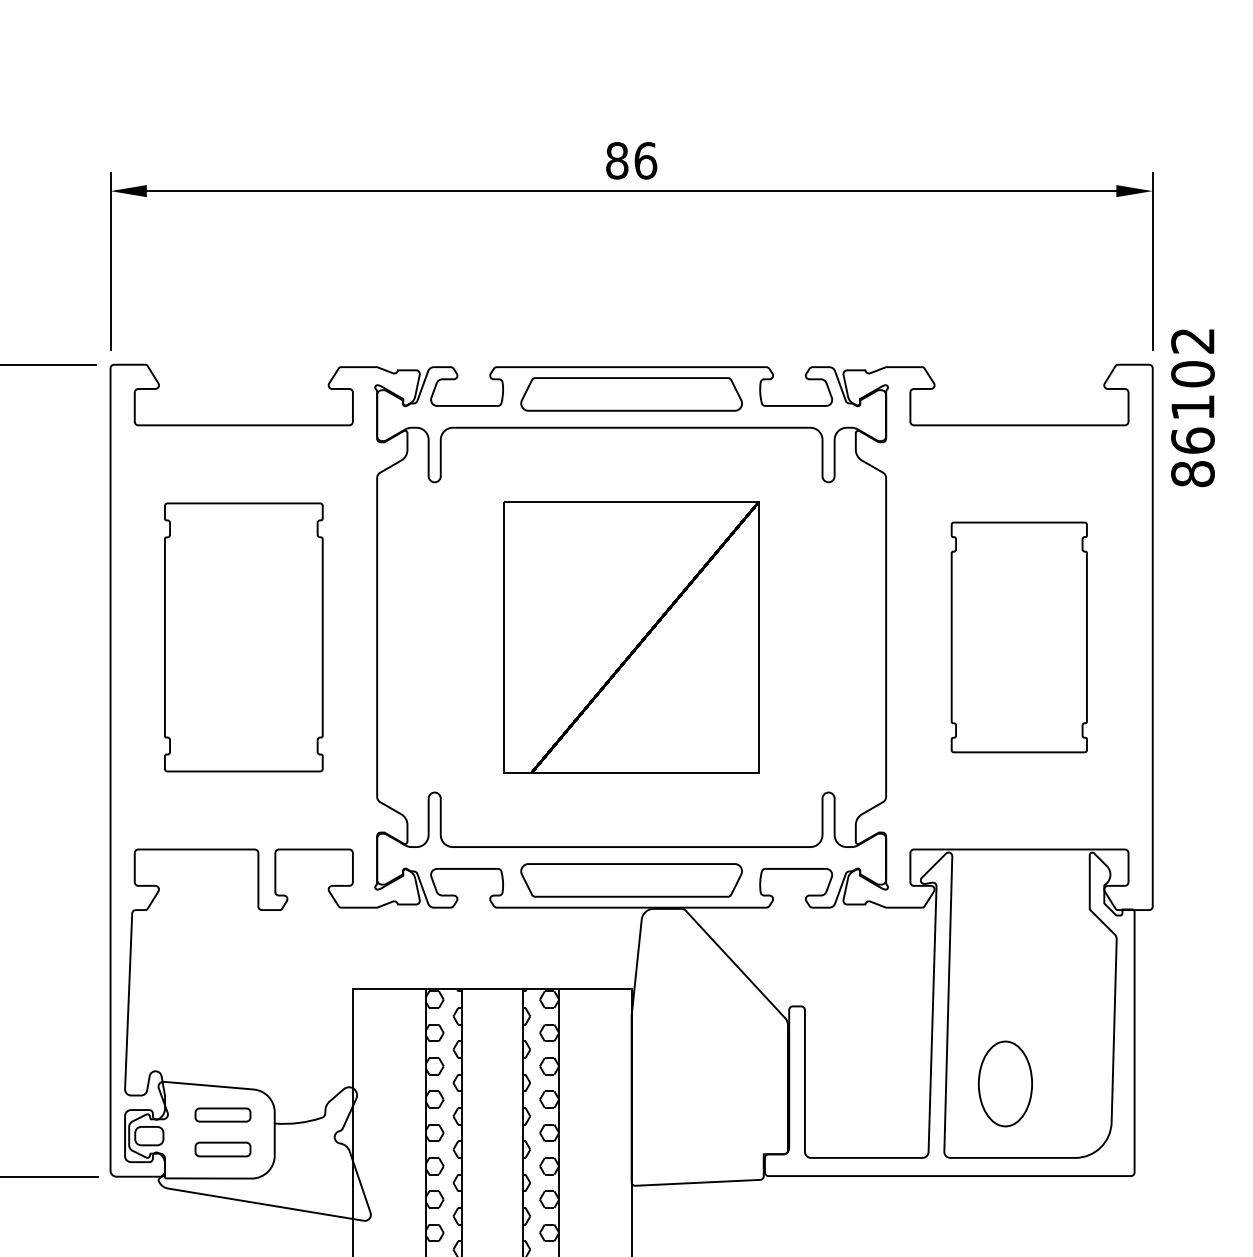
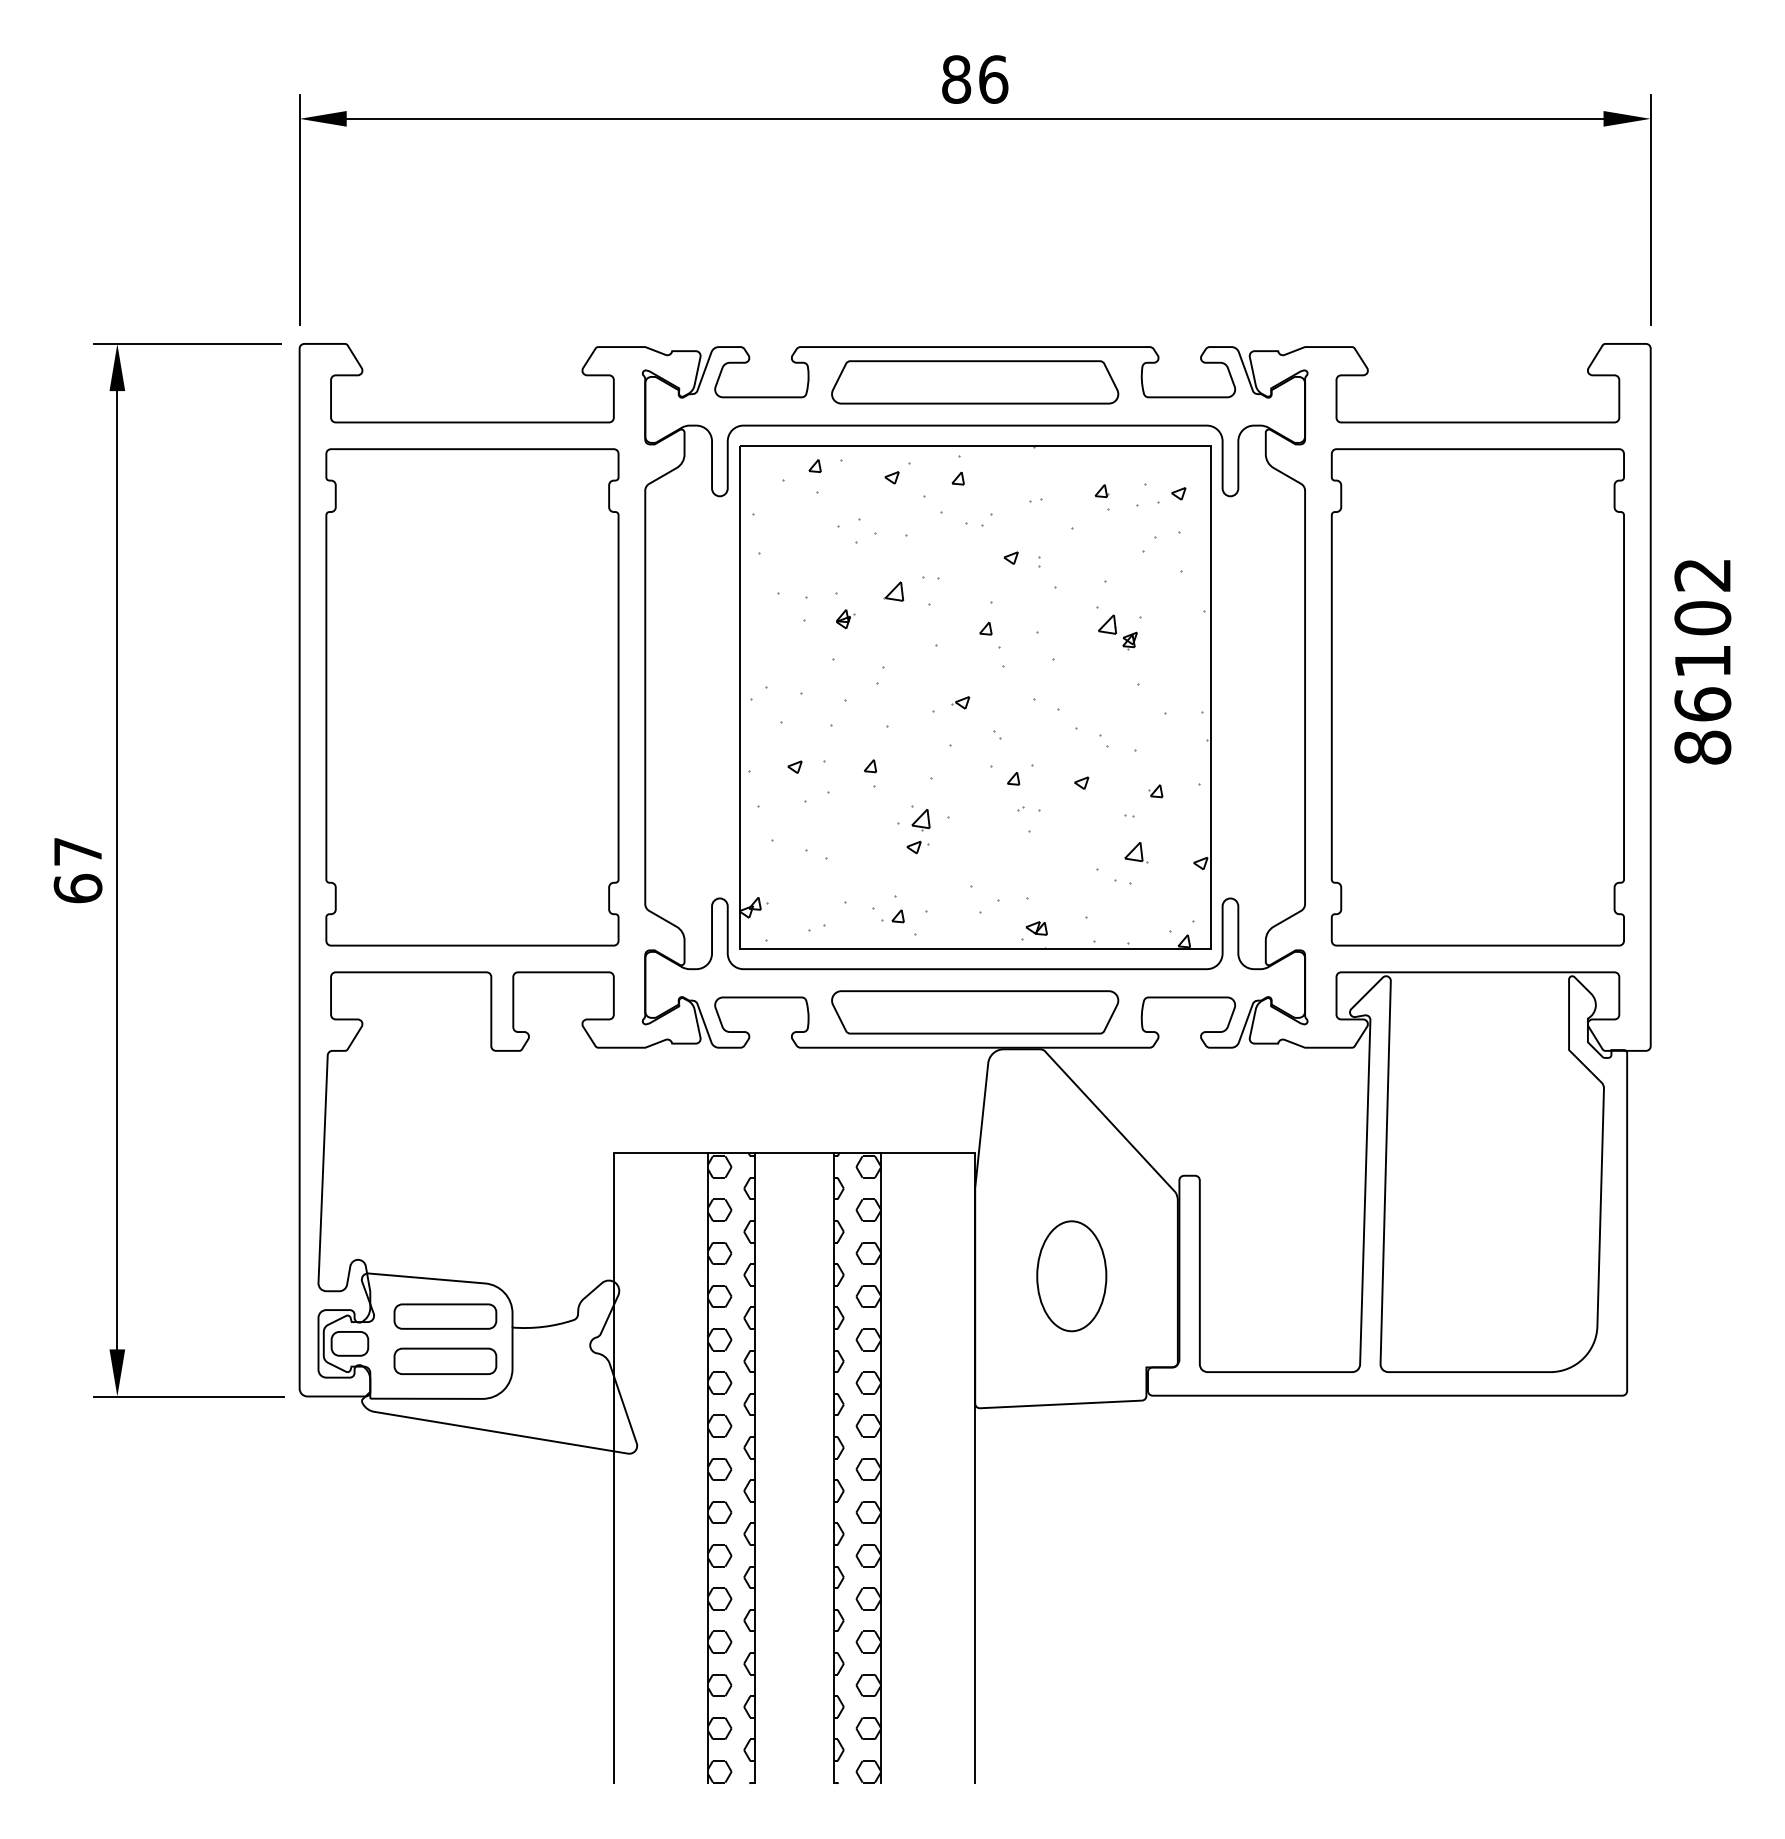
text: (1192, 408) -> (1702, 662), moved
part: (243, 637) -> (472, 697), size x1.43
part: (631, 637) -> (975, 697), size x1.43
part: (1019, 637) -> (1477, 697), size x1.67
part: (1005, 1084) -> (1071, 1276), moved
part: (223, 1114) -> (445, 1316), size x1.43
part: (223, 1148) -> (445, 1360), size x1.43

